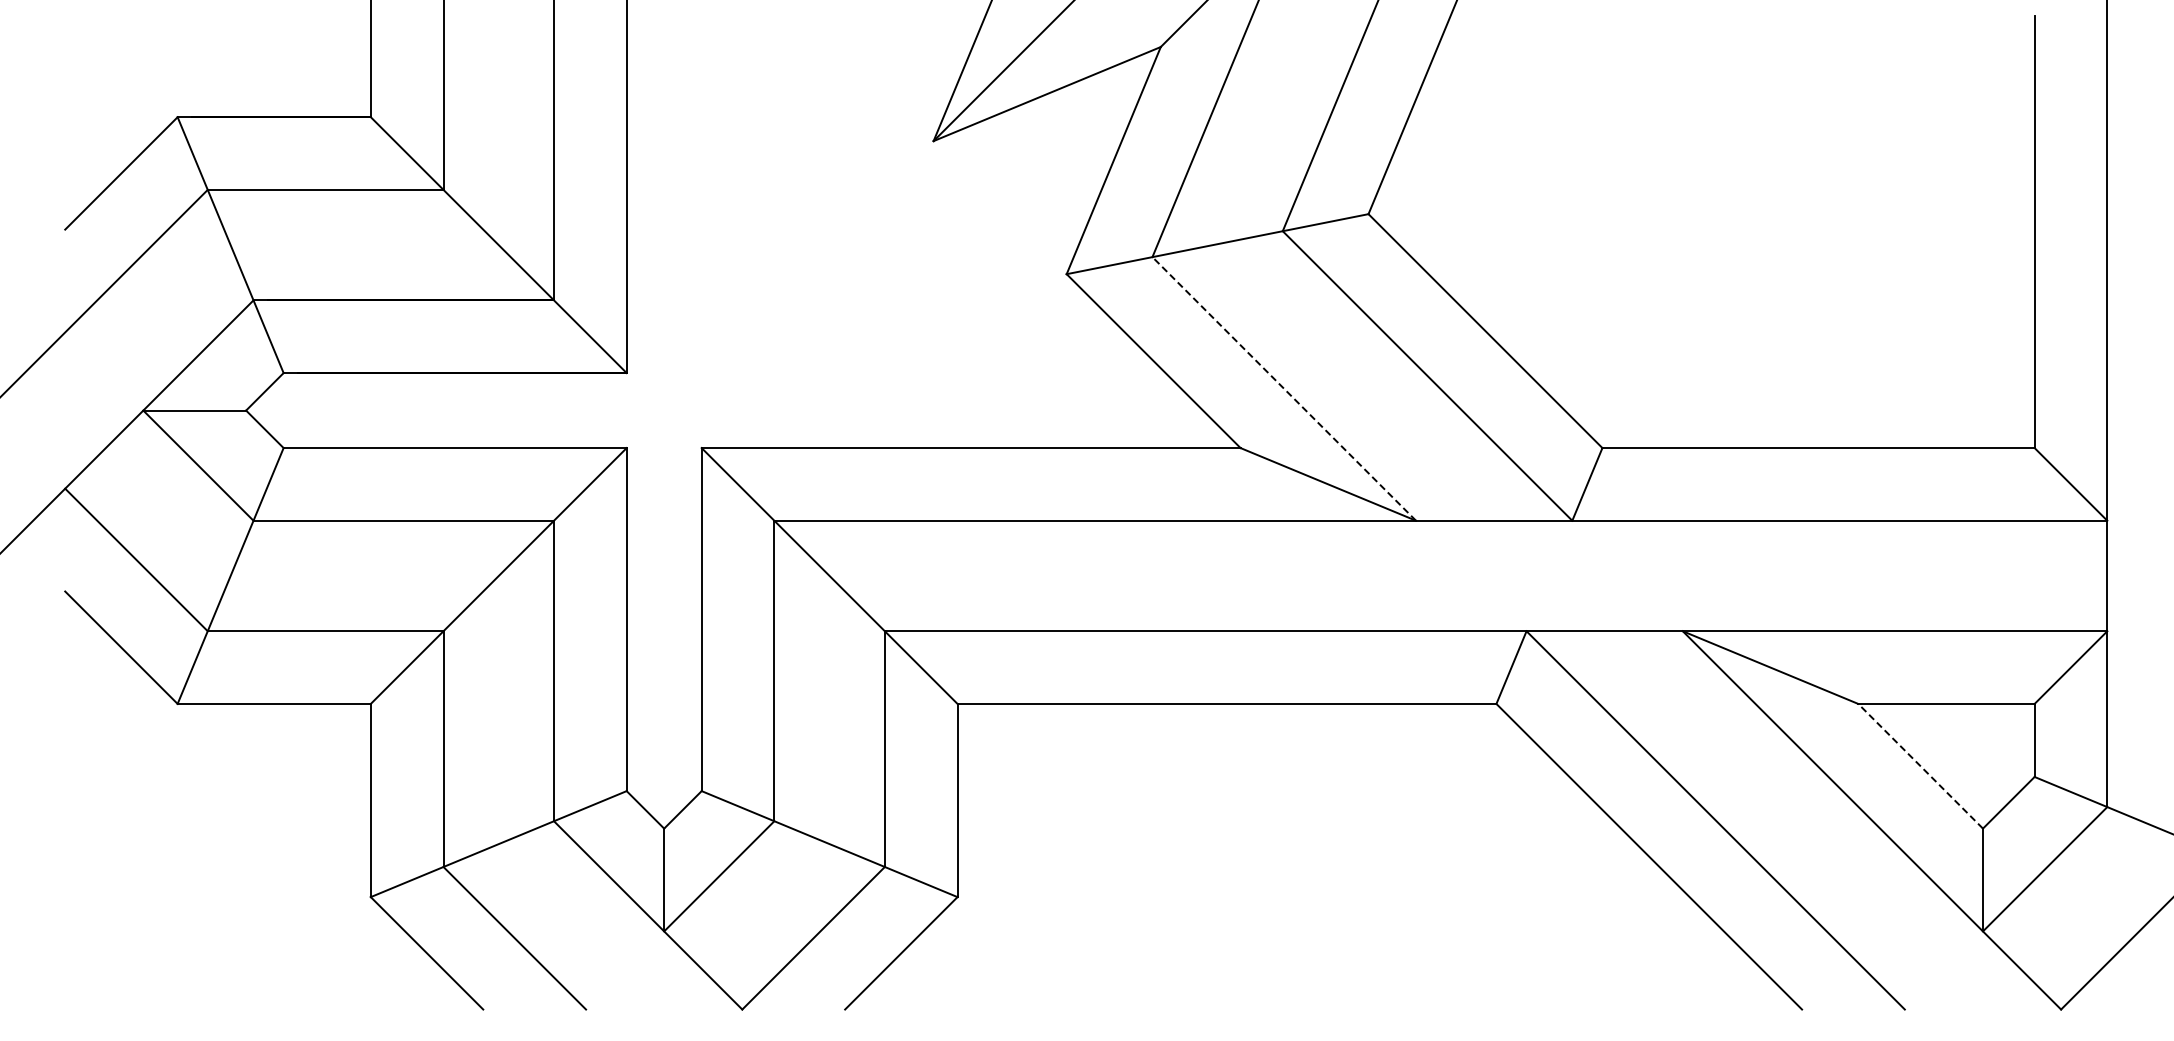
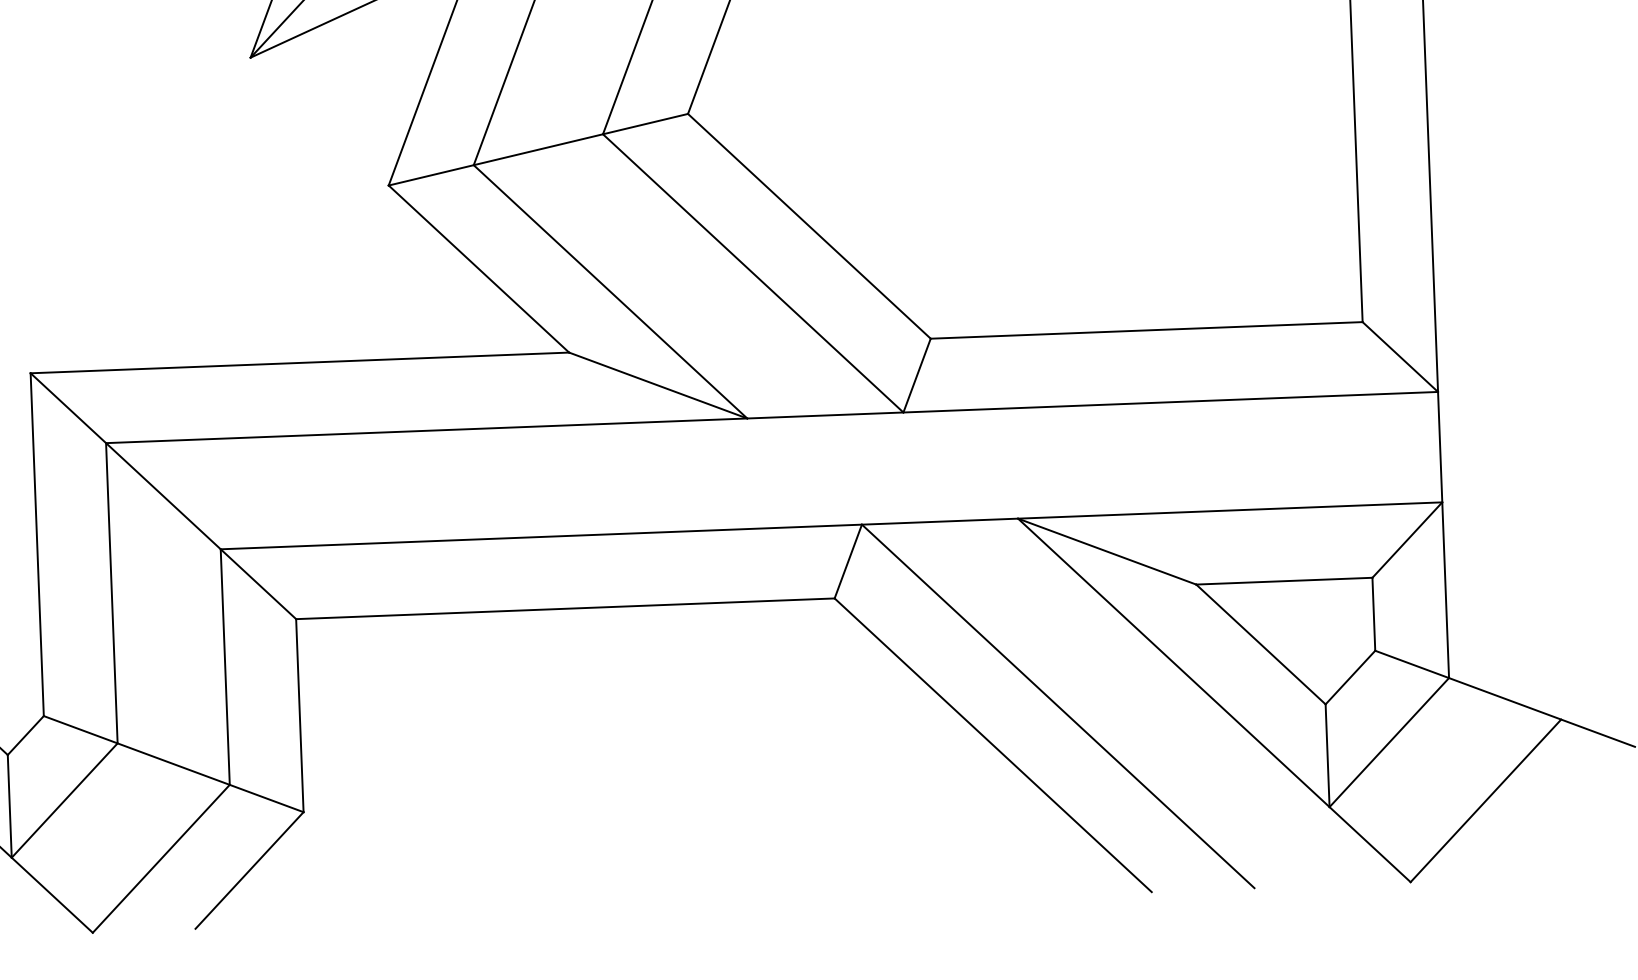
line: (1283, 388) -> (609, 291), dashed -> solid
line: (1920, 765) -> (1260, 643), dashed -> solid

